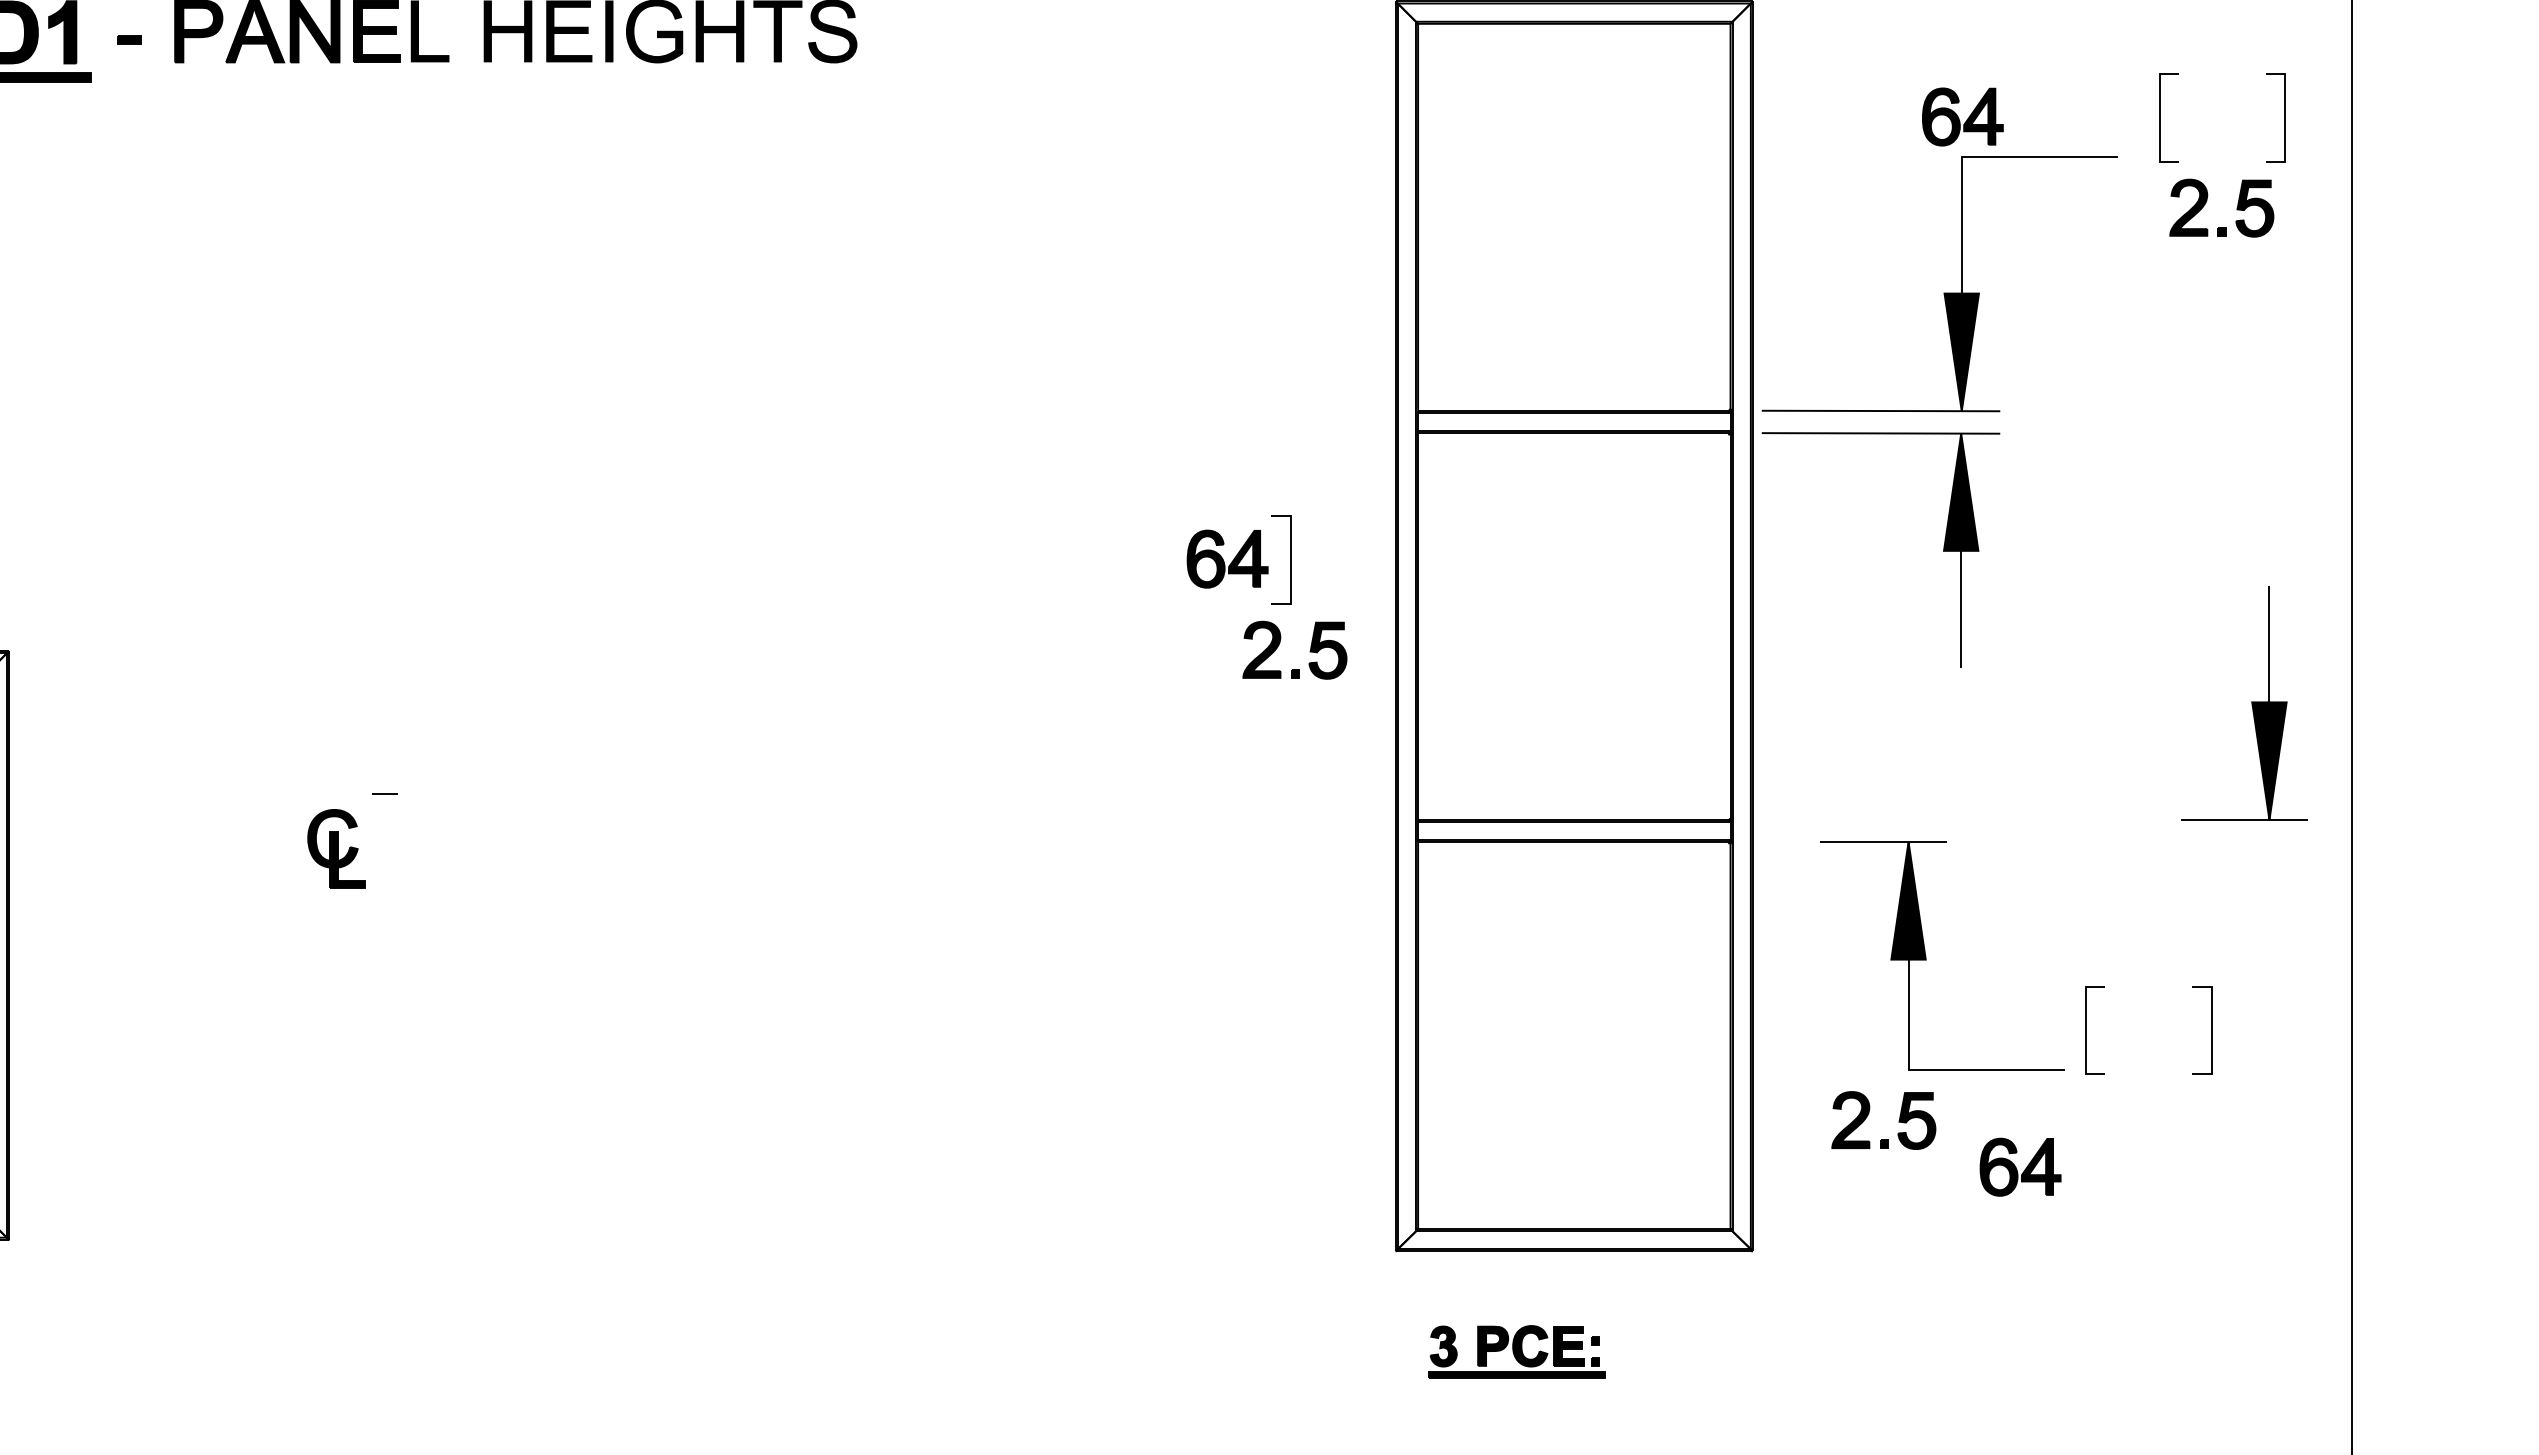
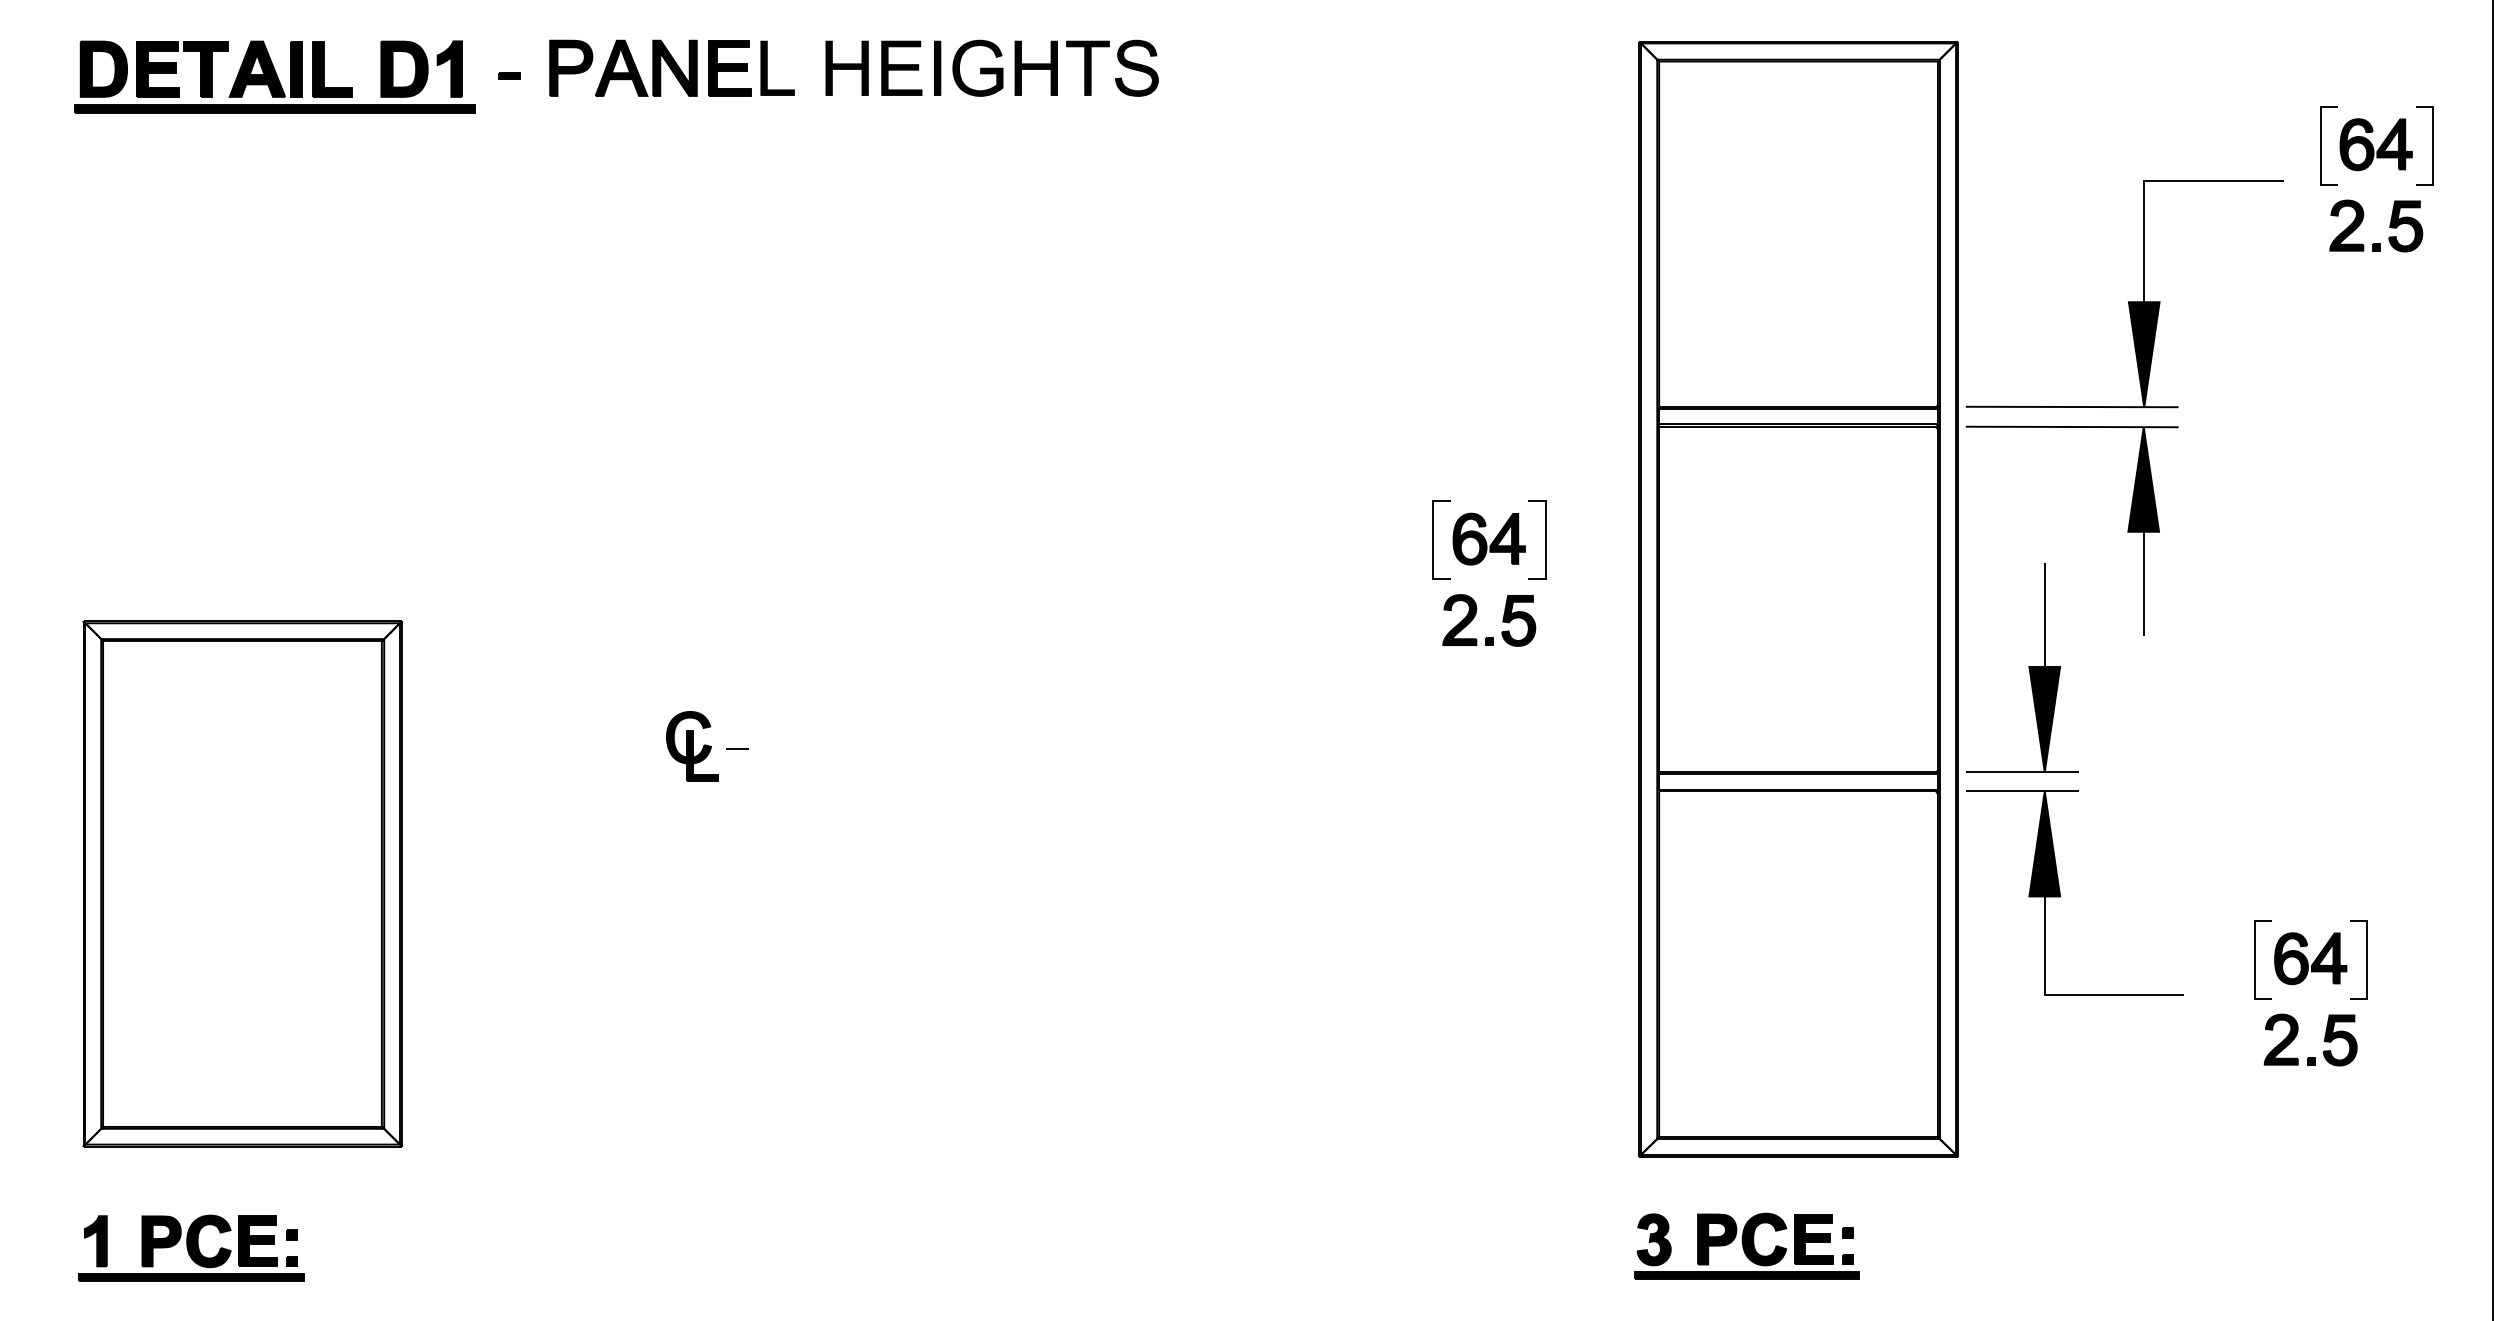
part: (1962, 116) -> (2375, 144), moved
line: (1165, 559) -> (1433, 539), added
part: (1309, 650) -> (1502, 620), moved
part: (2244, 702) -> (2022, 667), moved
part: (336, 848) -> (692, 746), moved
part: (1926, 955) -> (2060, 892), moved
part: (1898, 1122) -> (2323, 1041), moved
part: (2020, 1166) -> (2310, 958), moved
part: (1515, 1350) -> (1746, 1245), size x1.43

